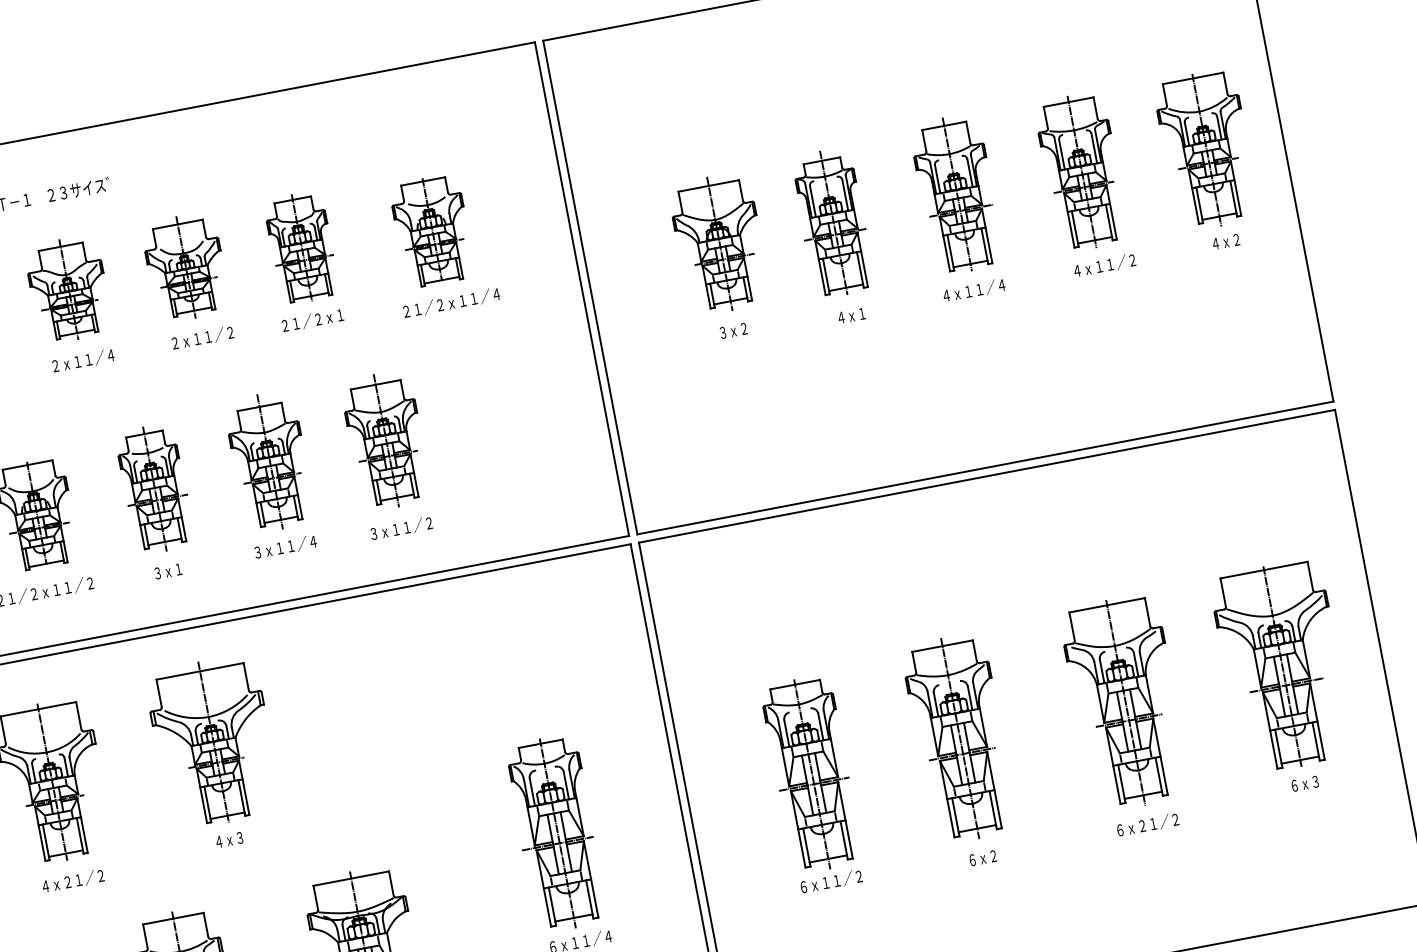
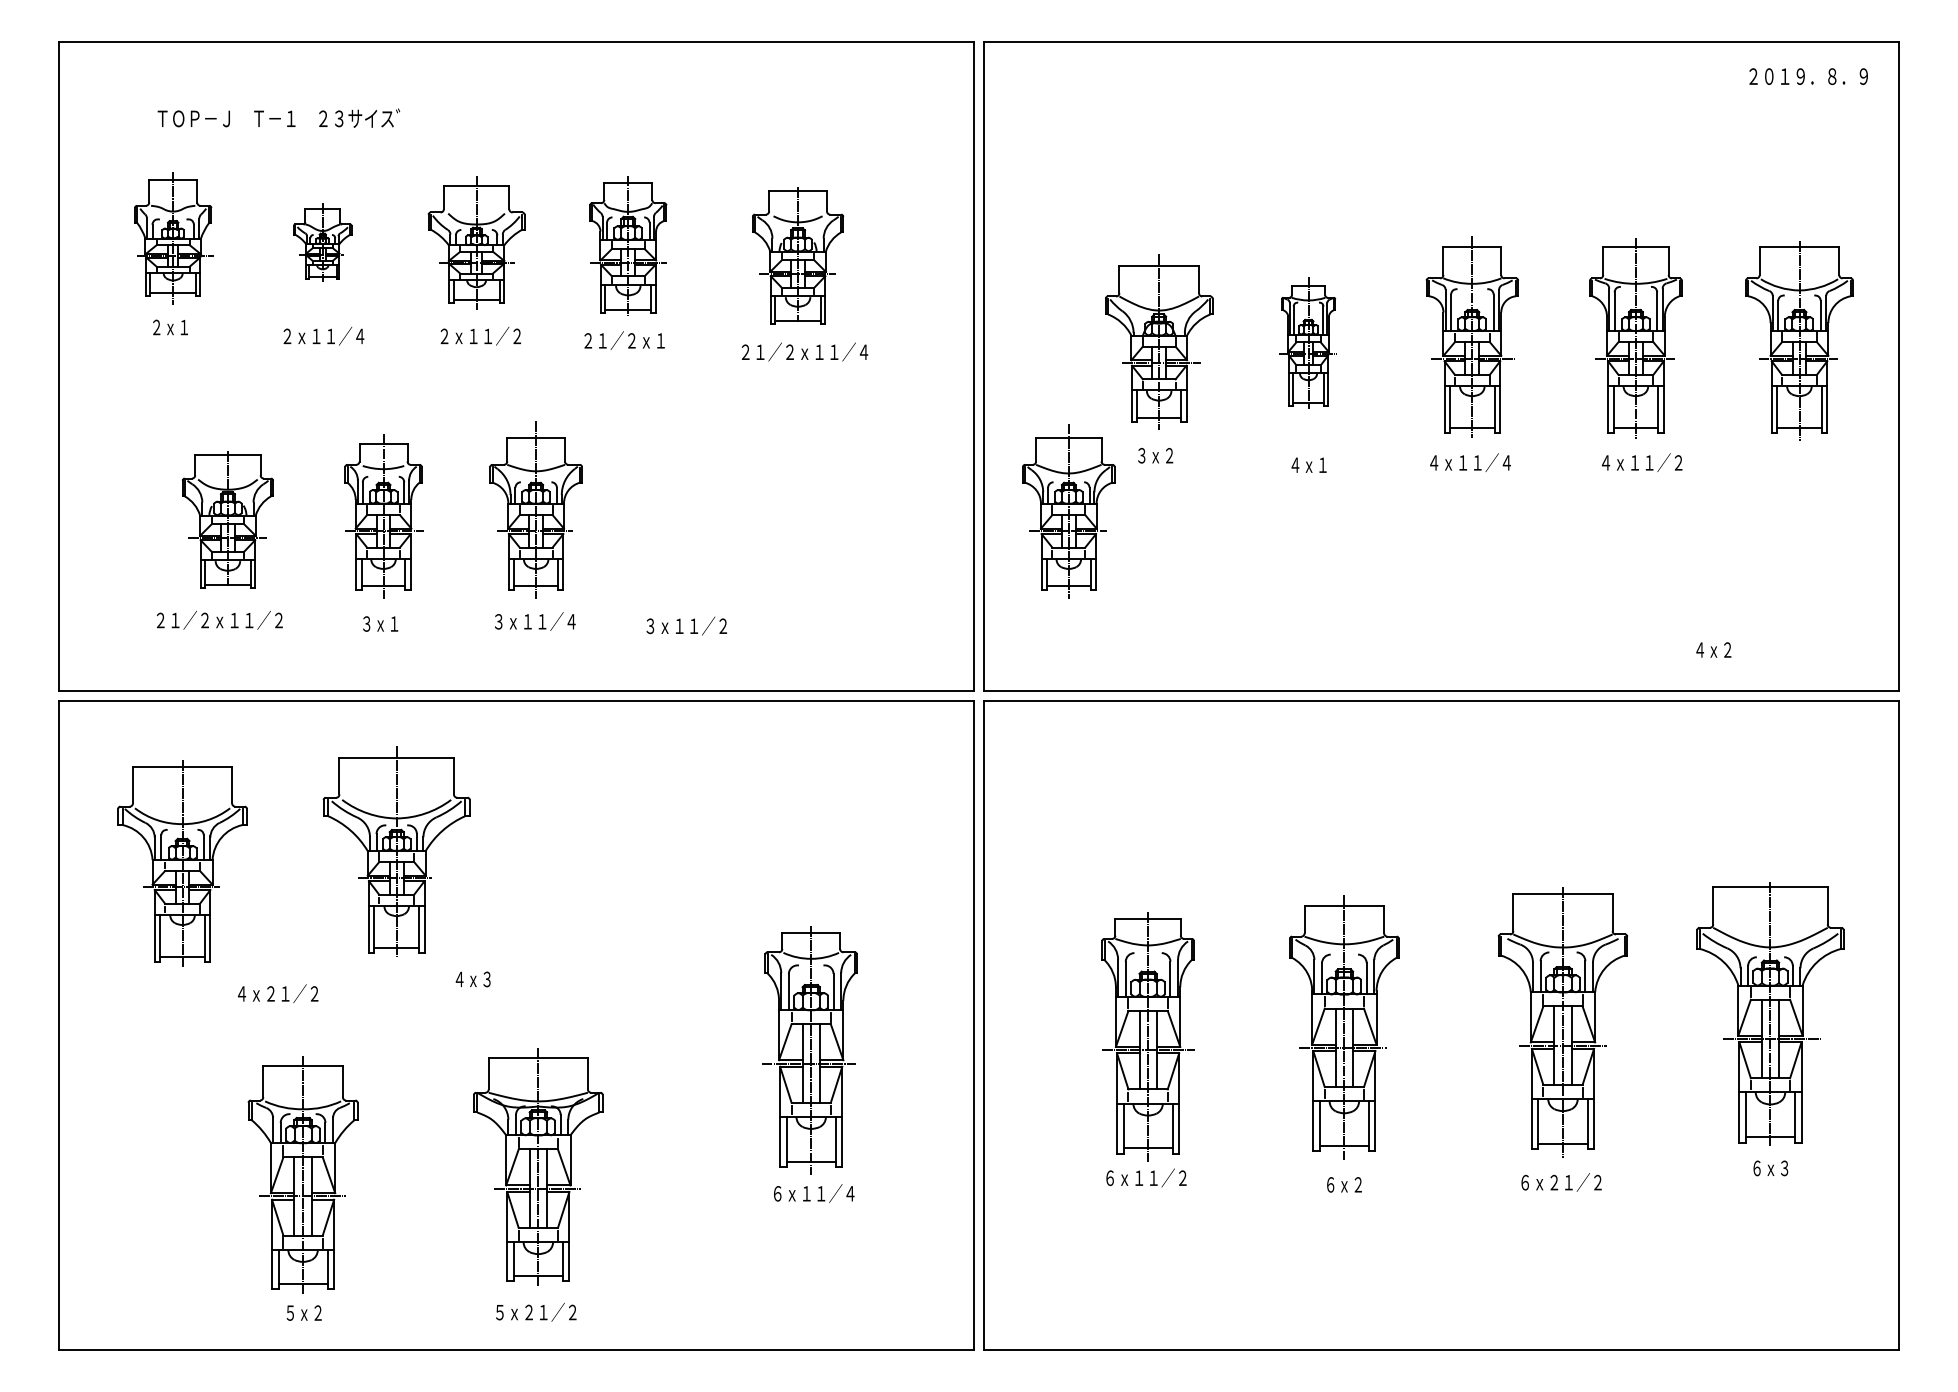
part: (832, 222) -> (1307, 342), size x0.7
text: (1225, 241) -> (1713, 649), moved
part: (68, 289) -> (322, 242), size x0.6
part: (386, 441) -> (1068, 511), moved
text: (228, 840) -> (472, 979), moved
text: (72, 881) -> (277, 993), moved

